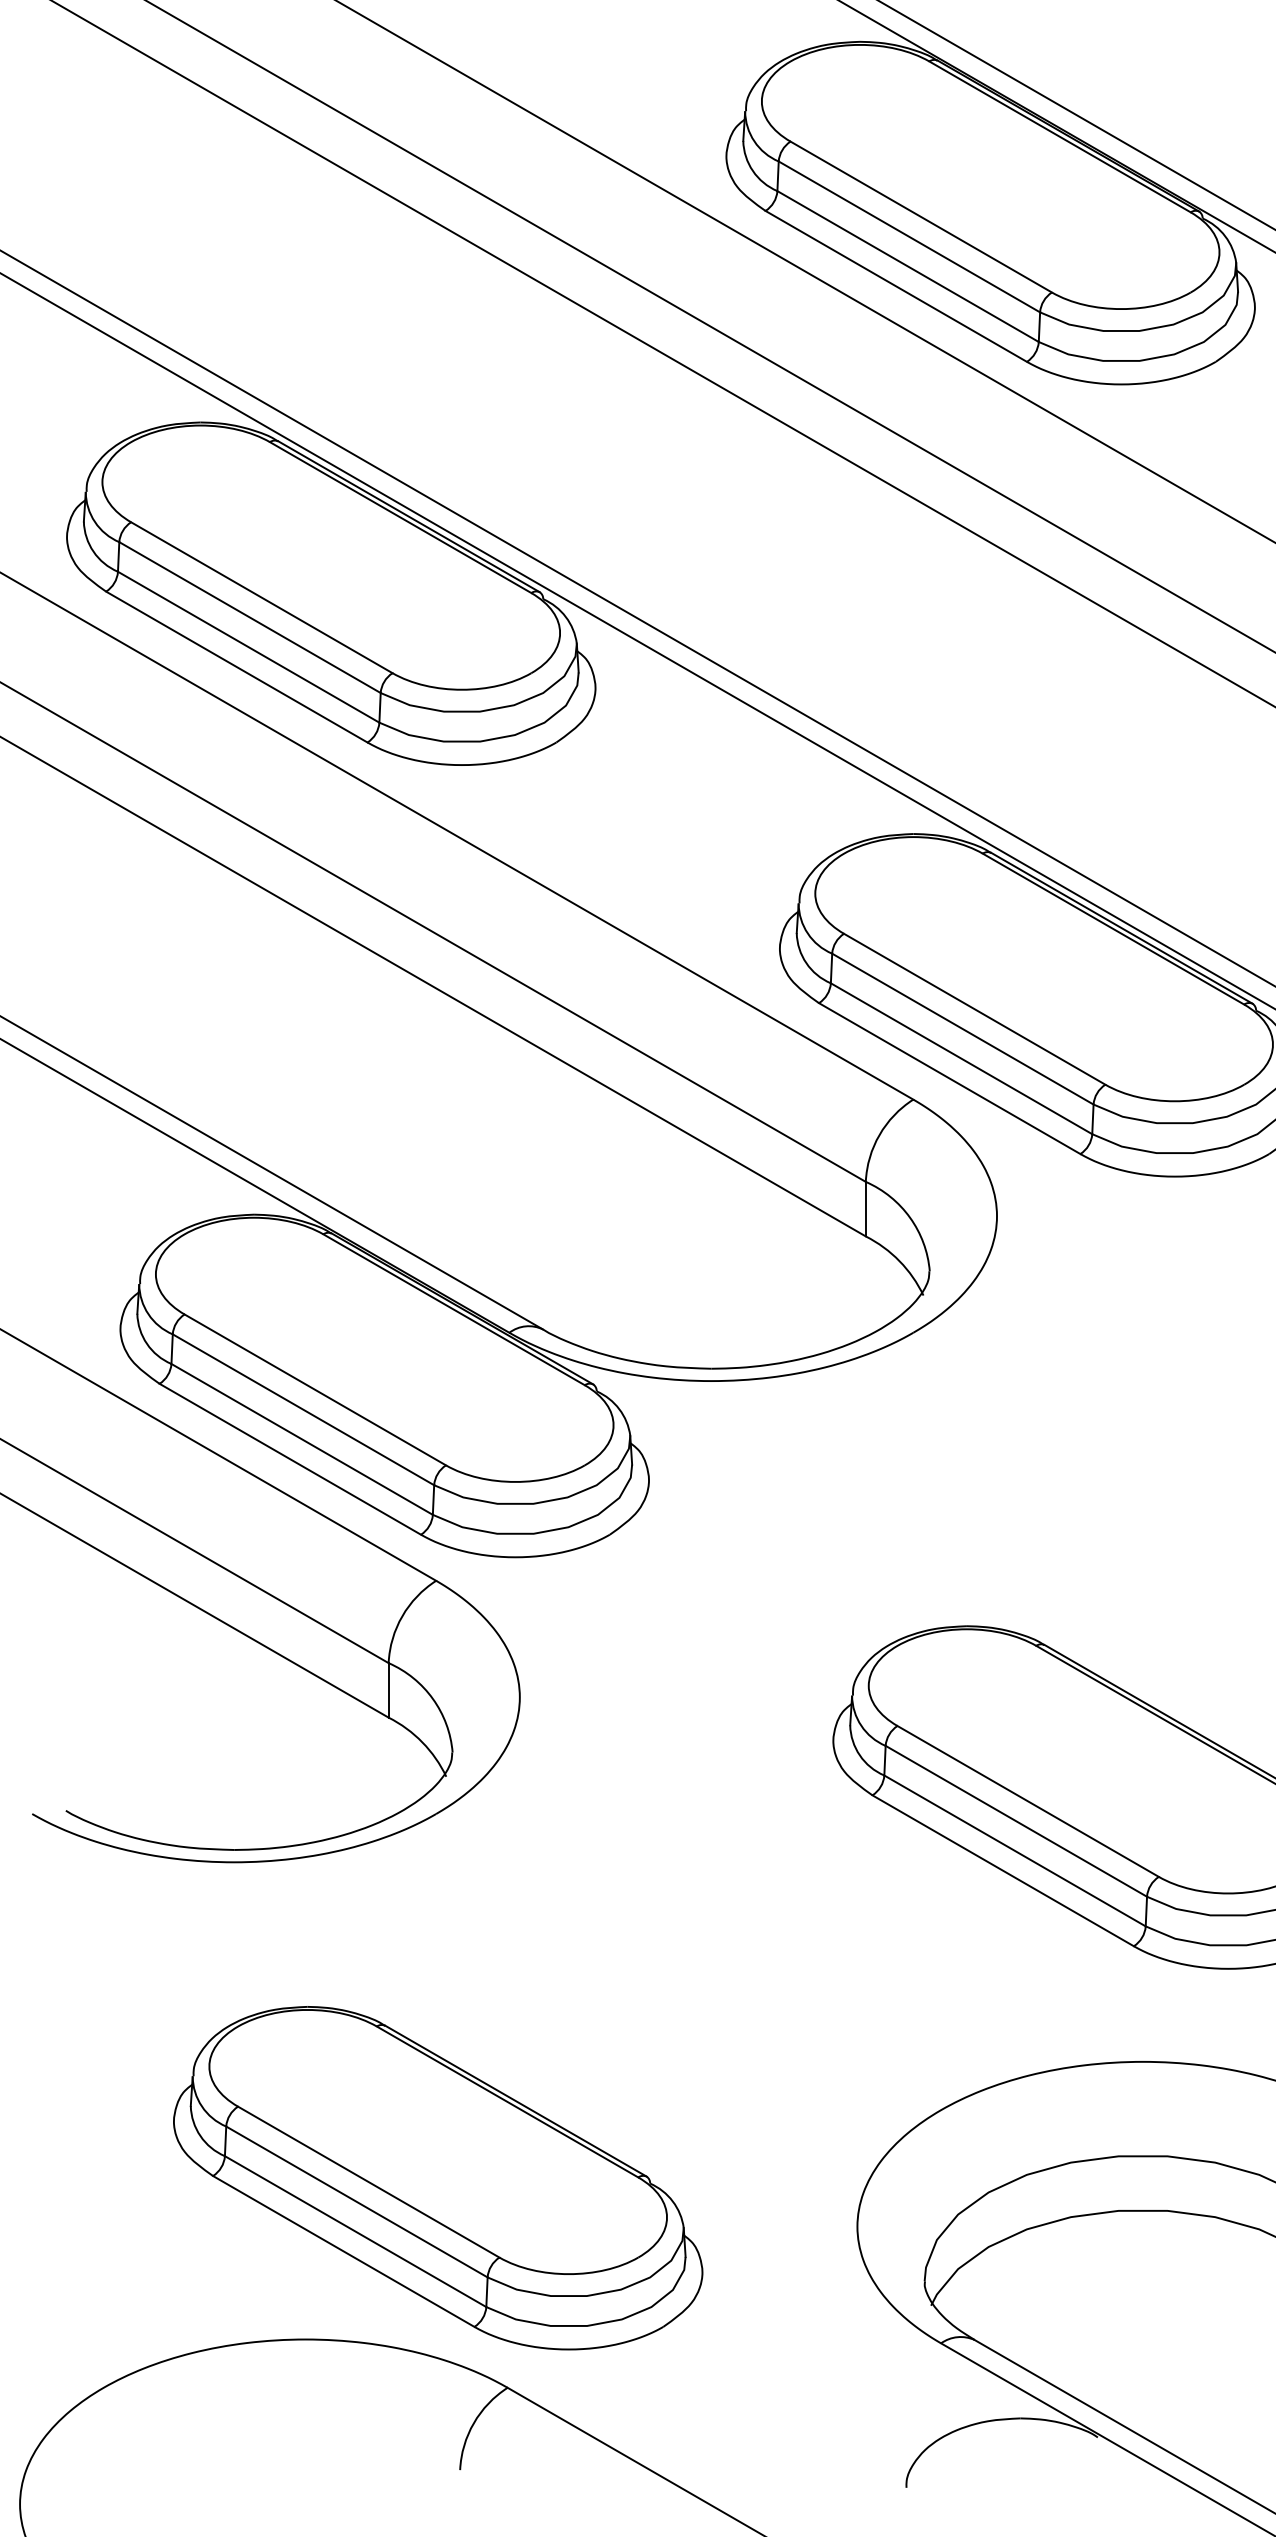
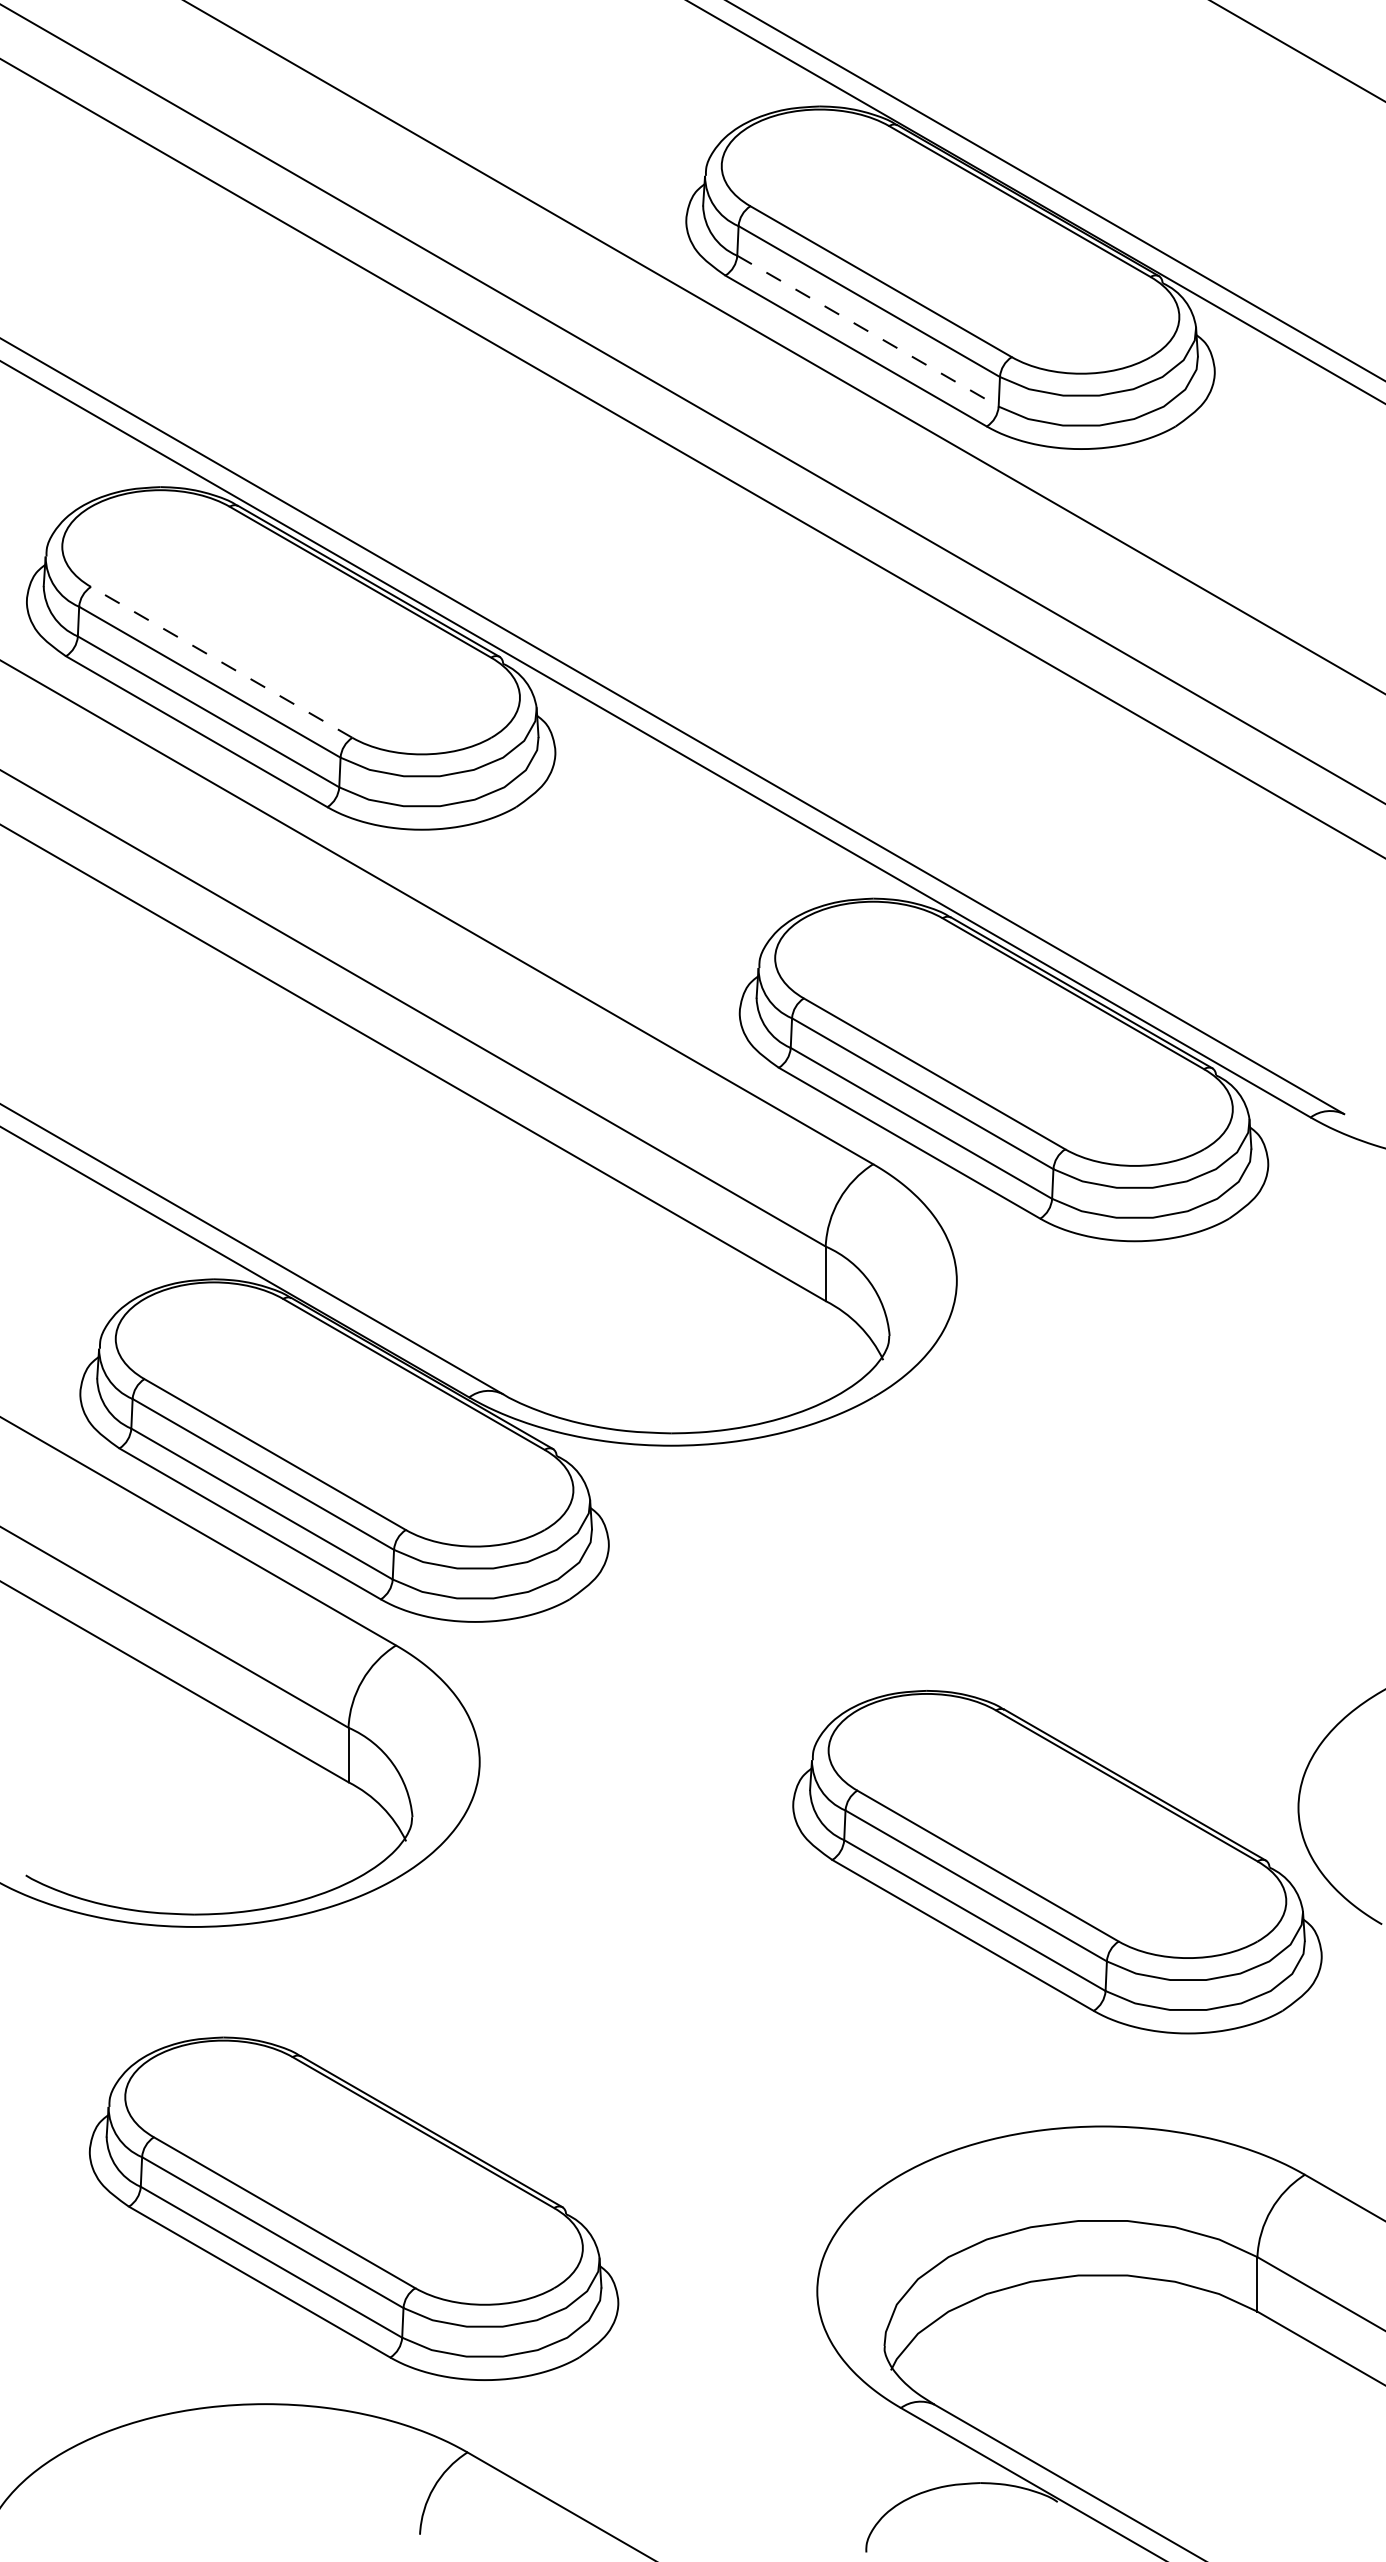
line: (907, 266) -> (867, 331), solid -> dashed
line: (261, 597) -> (221, 662), solid -> dashed
part: (437, 2177) -> (353, 2208), moved

